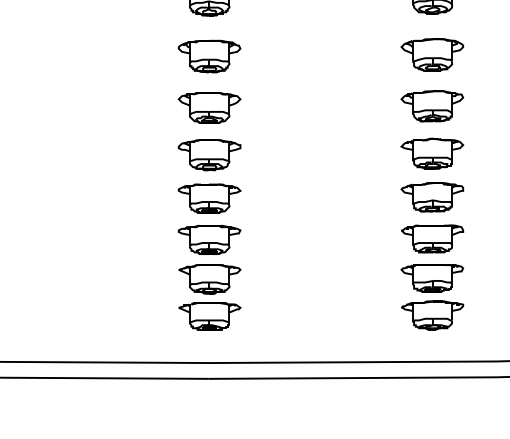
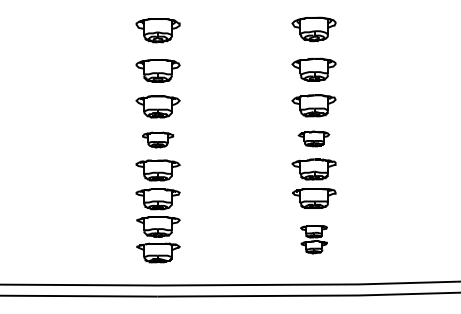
part: (431, 153) -> (313, 138), size x0.7
part: (208, 154) -> (157, 139), size x0.7
part: (431, 297) -> (313, 239), size x0.6

